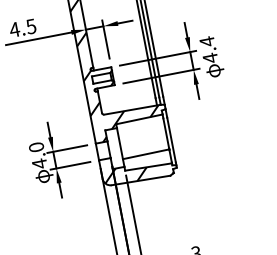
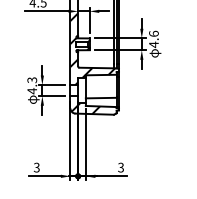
text: (206, 41) -> (153, 33), 4.4 -> 4.6
text: (36, 147) -> (32, 80), 4.0 -> 4.3

